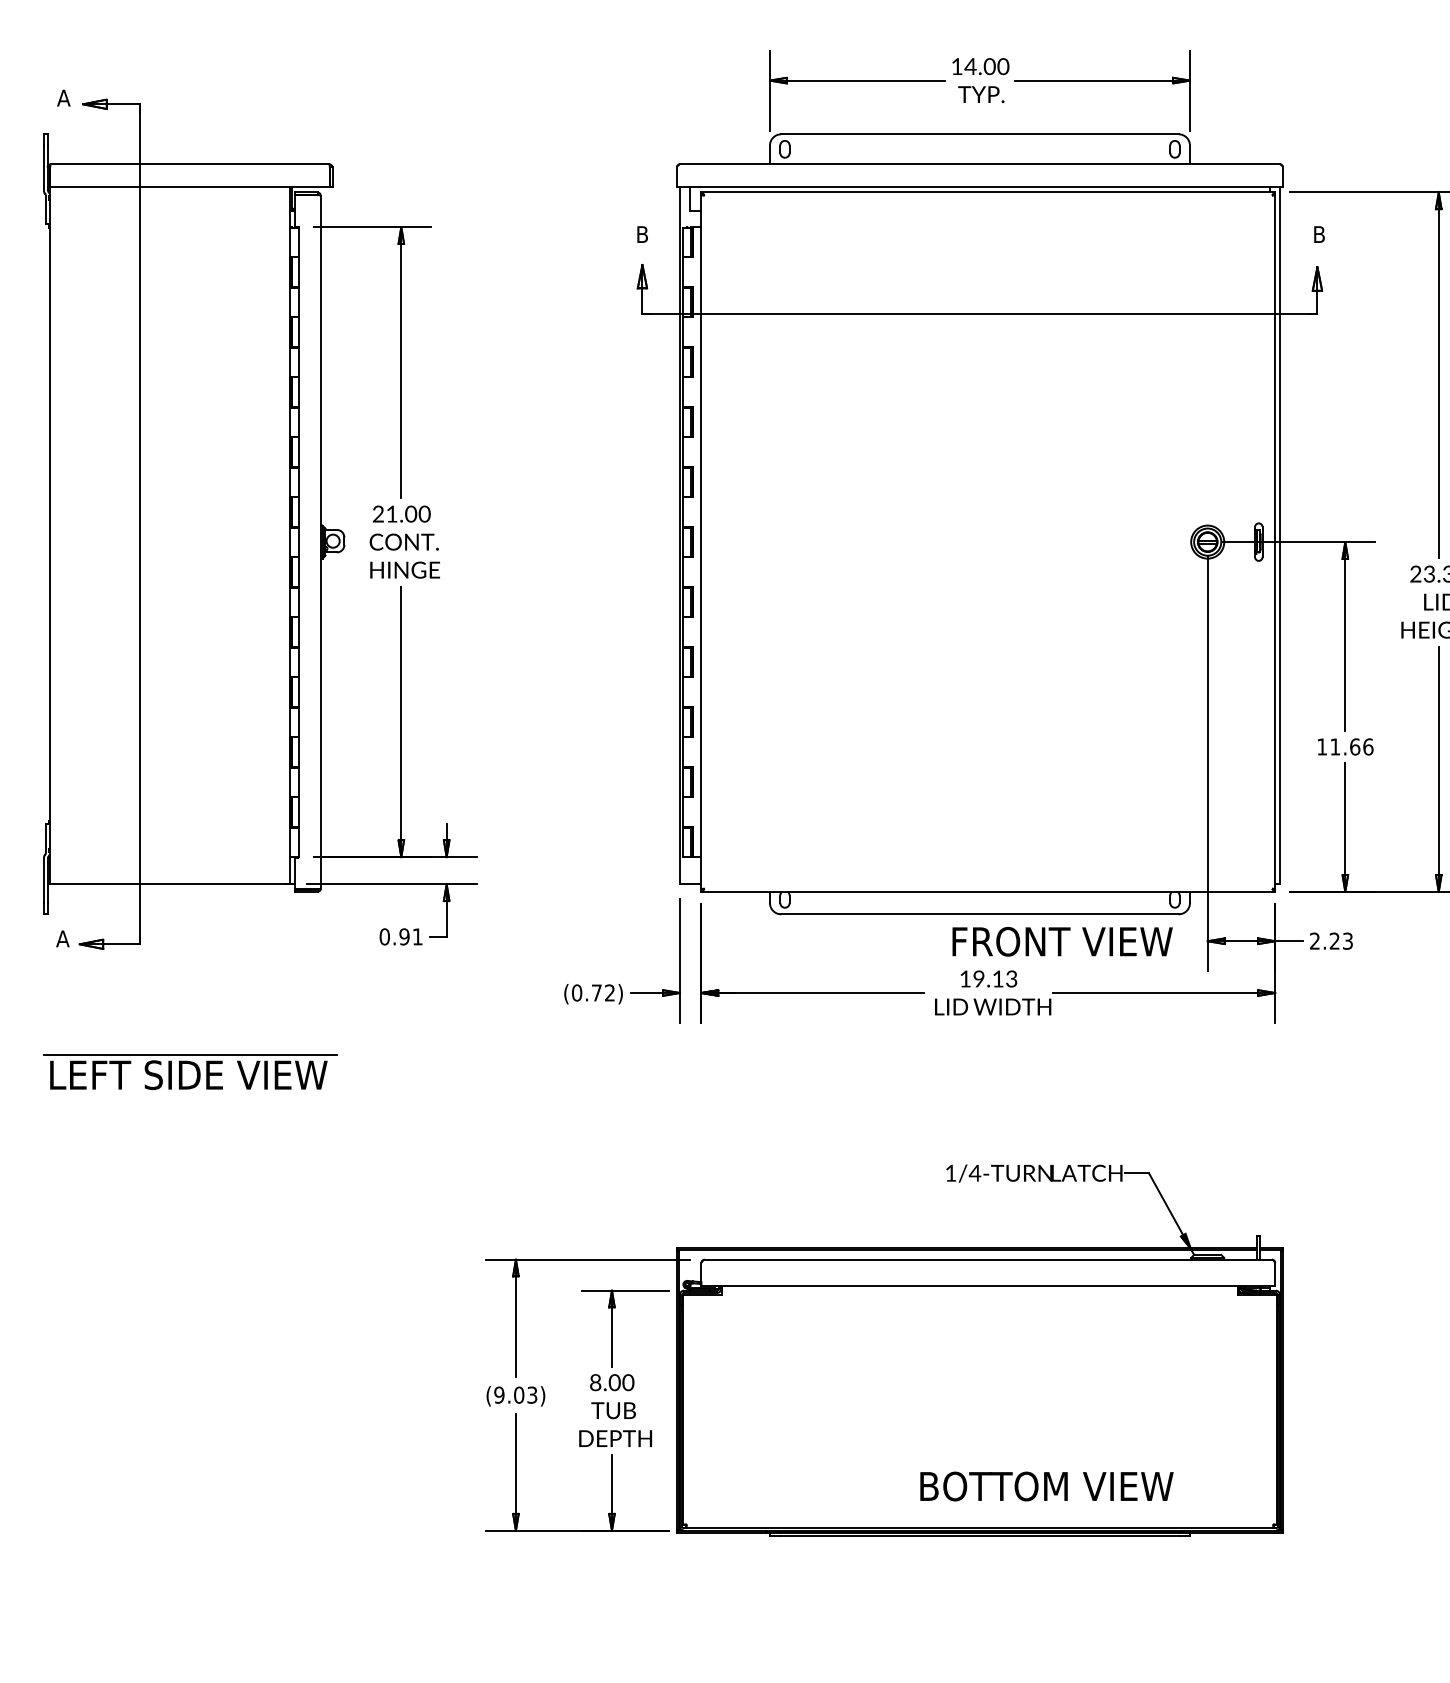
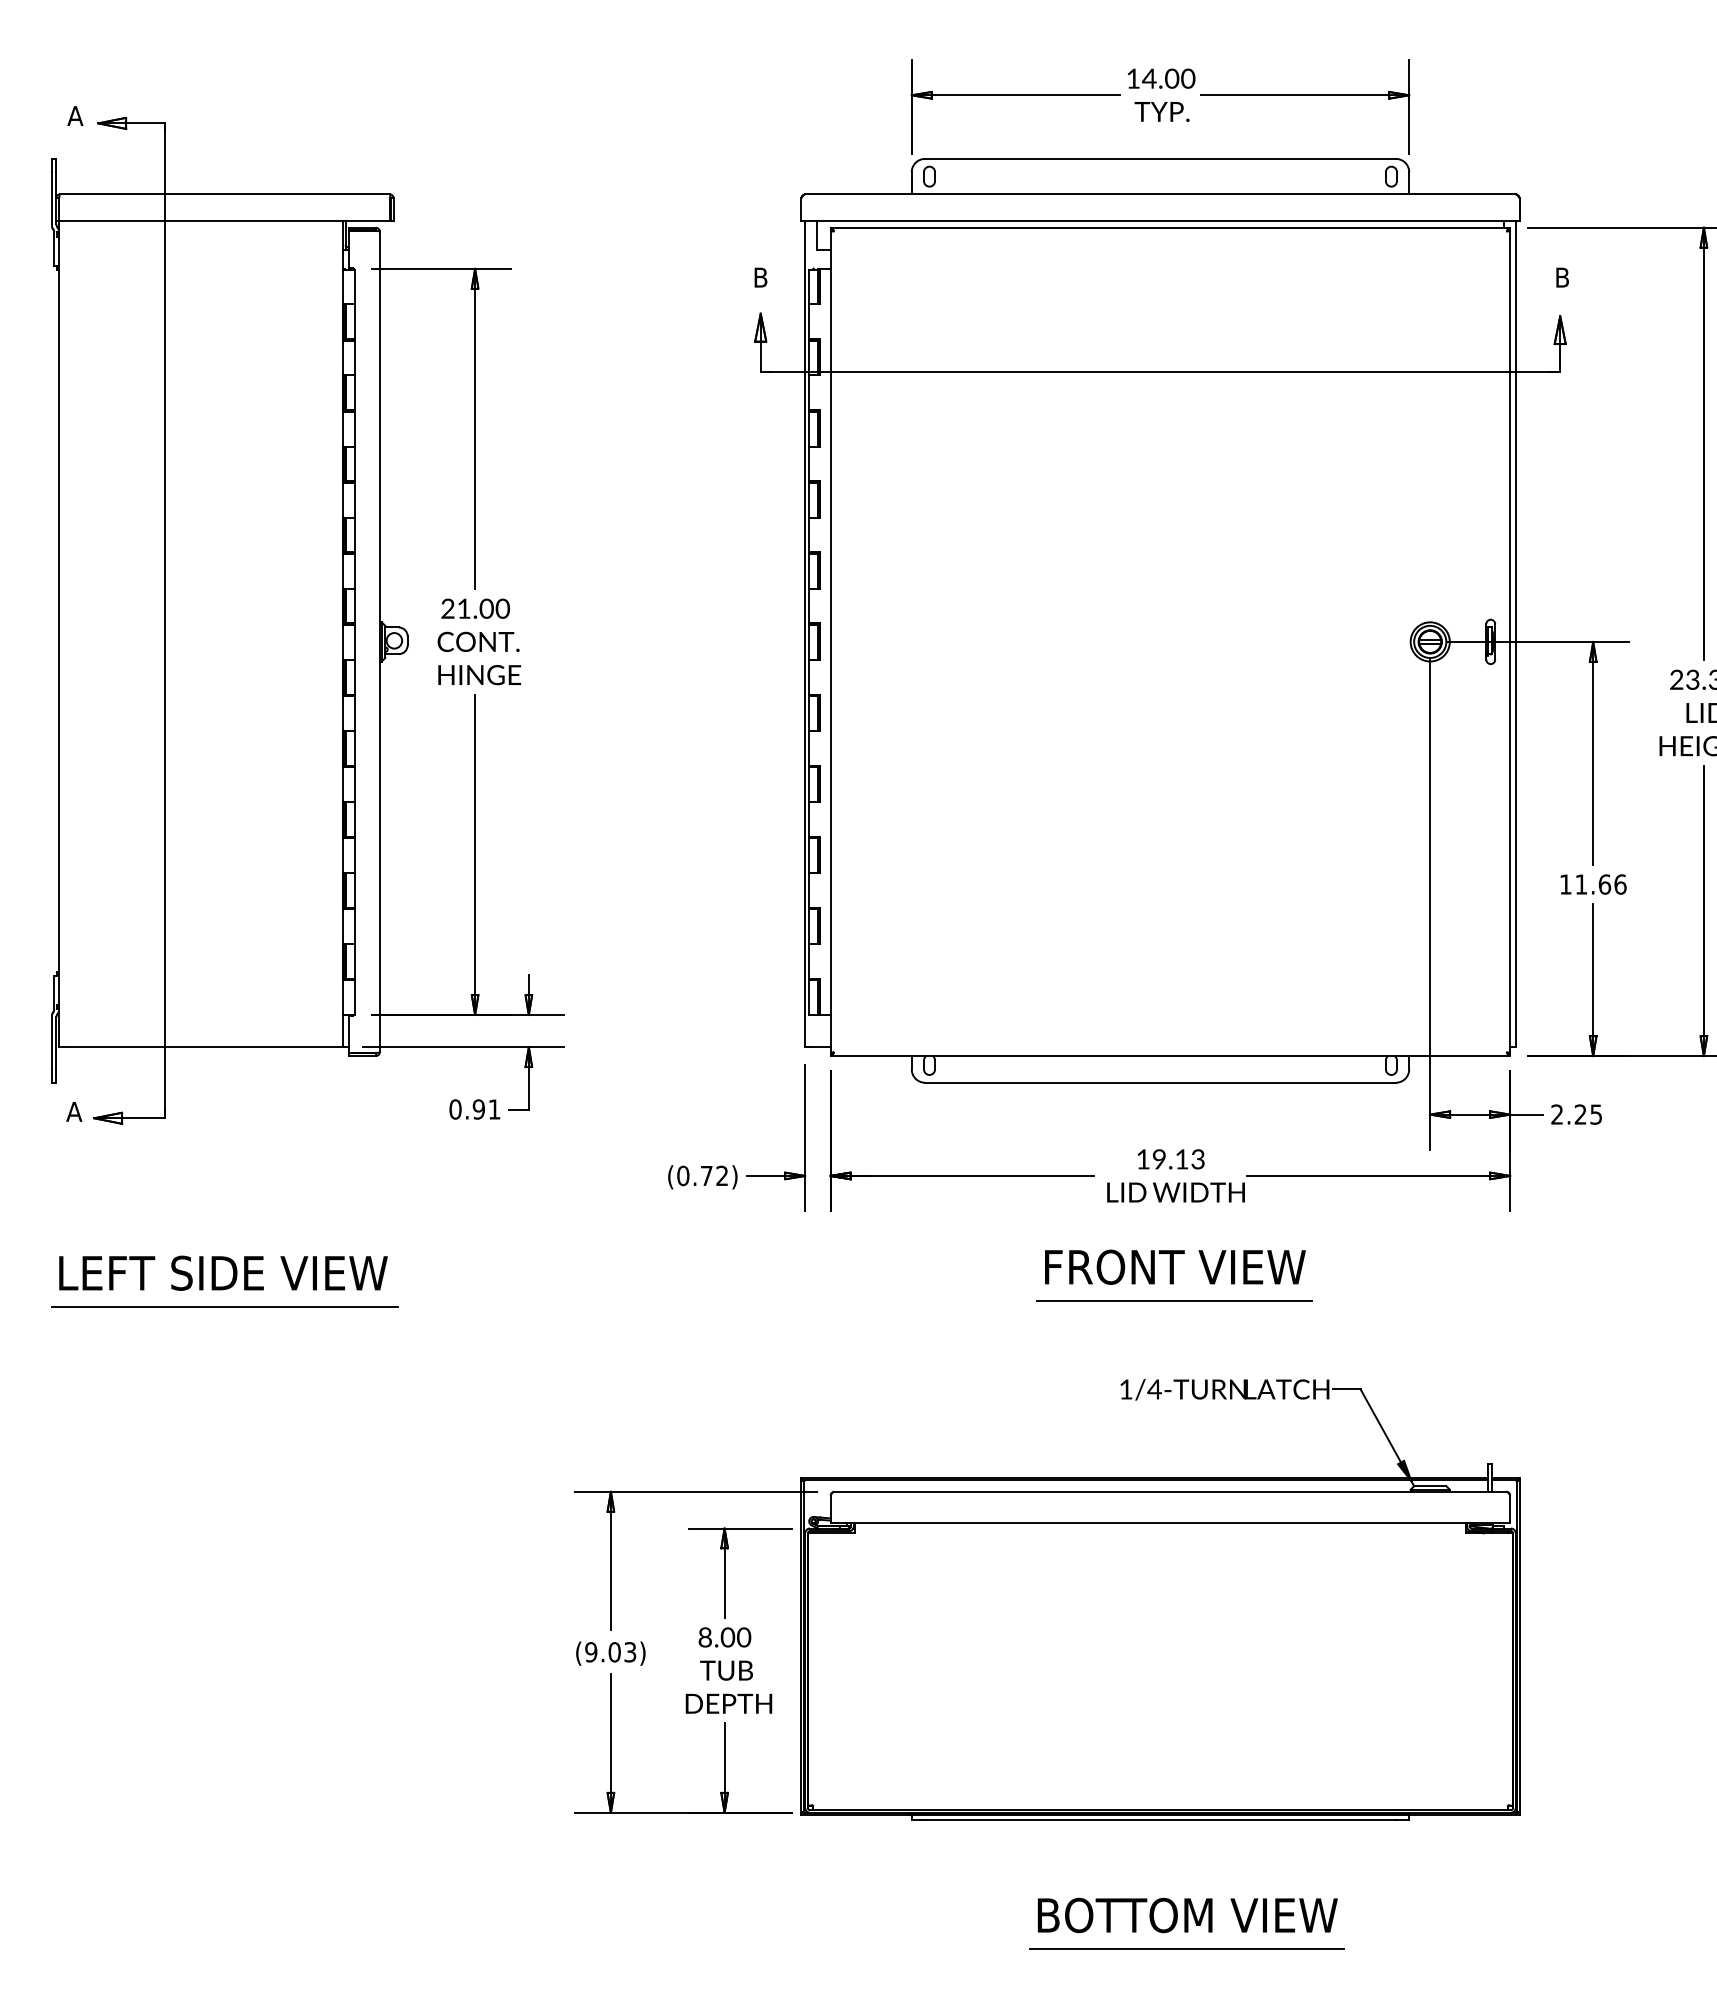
text: (1062, 941) -> (1175, 1266), moved
text: (1348, 941) -> (1596, 1114), 2.23 -> 2.25
line: (189, 1054) -> (224, 1306), moved
line: (991, 1099) -> (1174, 1301), added
text: (1046, 1486) -> (1187, 1915), moved
line: (1002, 1646) -> (1187, 1949), added

